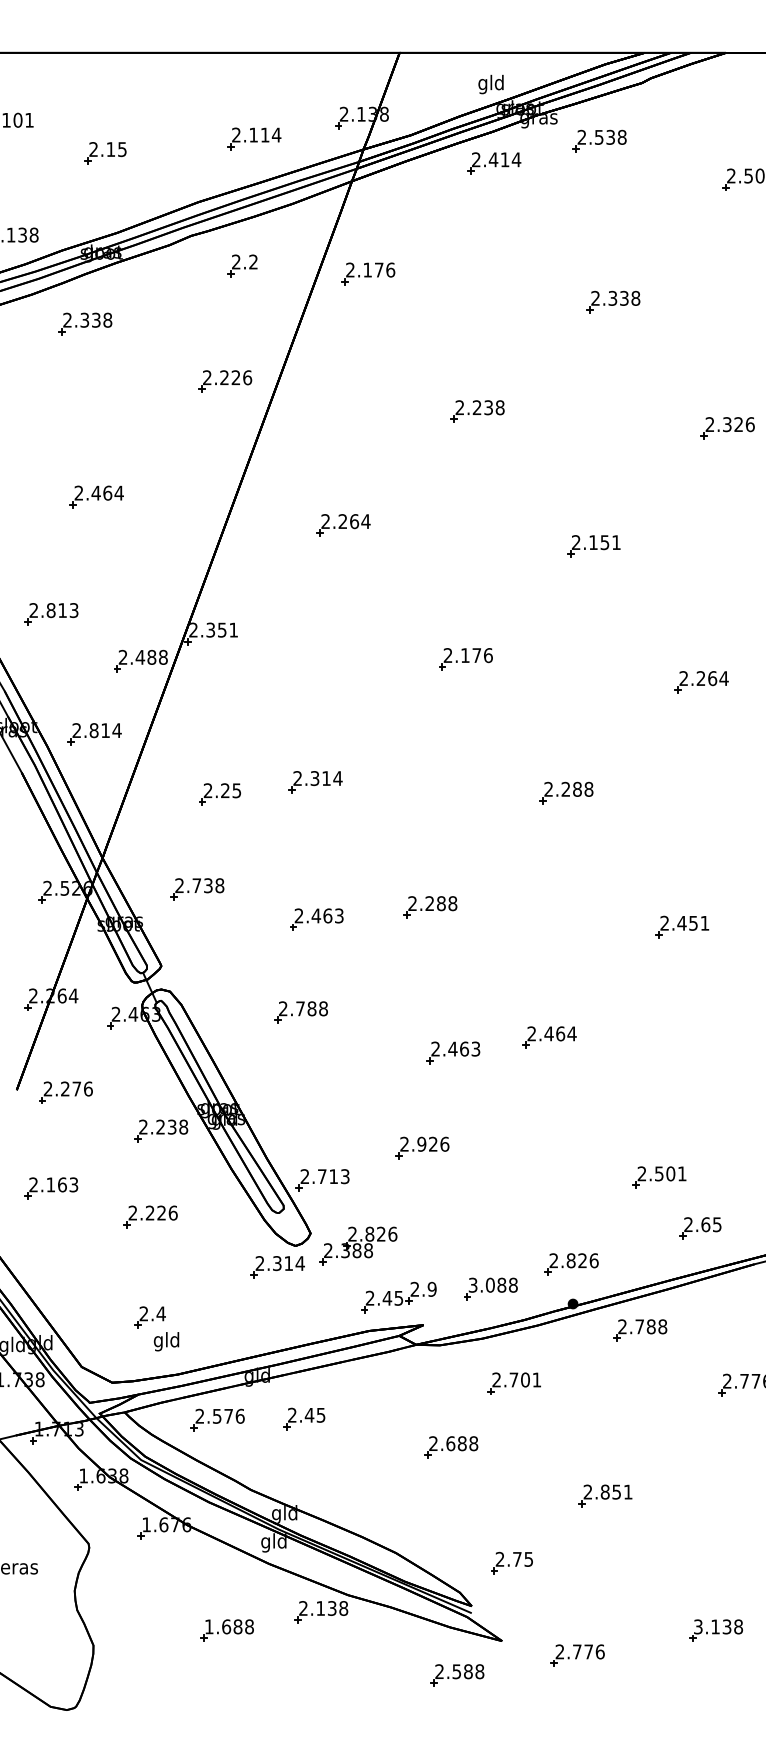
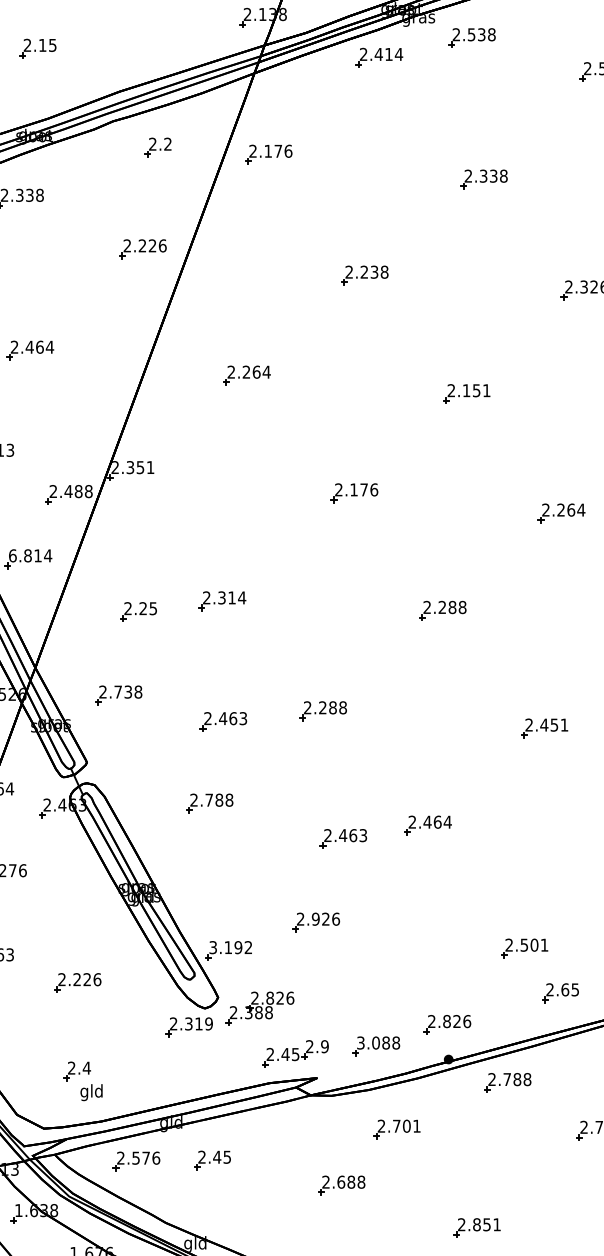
part: (254, 138) -> (168, 35), removed
text: (76, 730) -> (12, 555), 2.814 -> 6.814
part: (161, 1130) -> (87, 907), removed
text: (324, 1176) -> (230, 947), 2.713 -> 3.192
text: (299, 1263) -> (208, 1023), 2.314 -> 2.319

